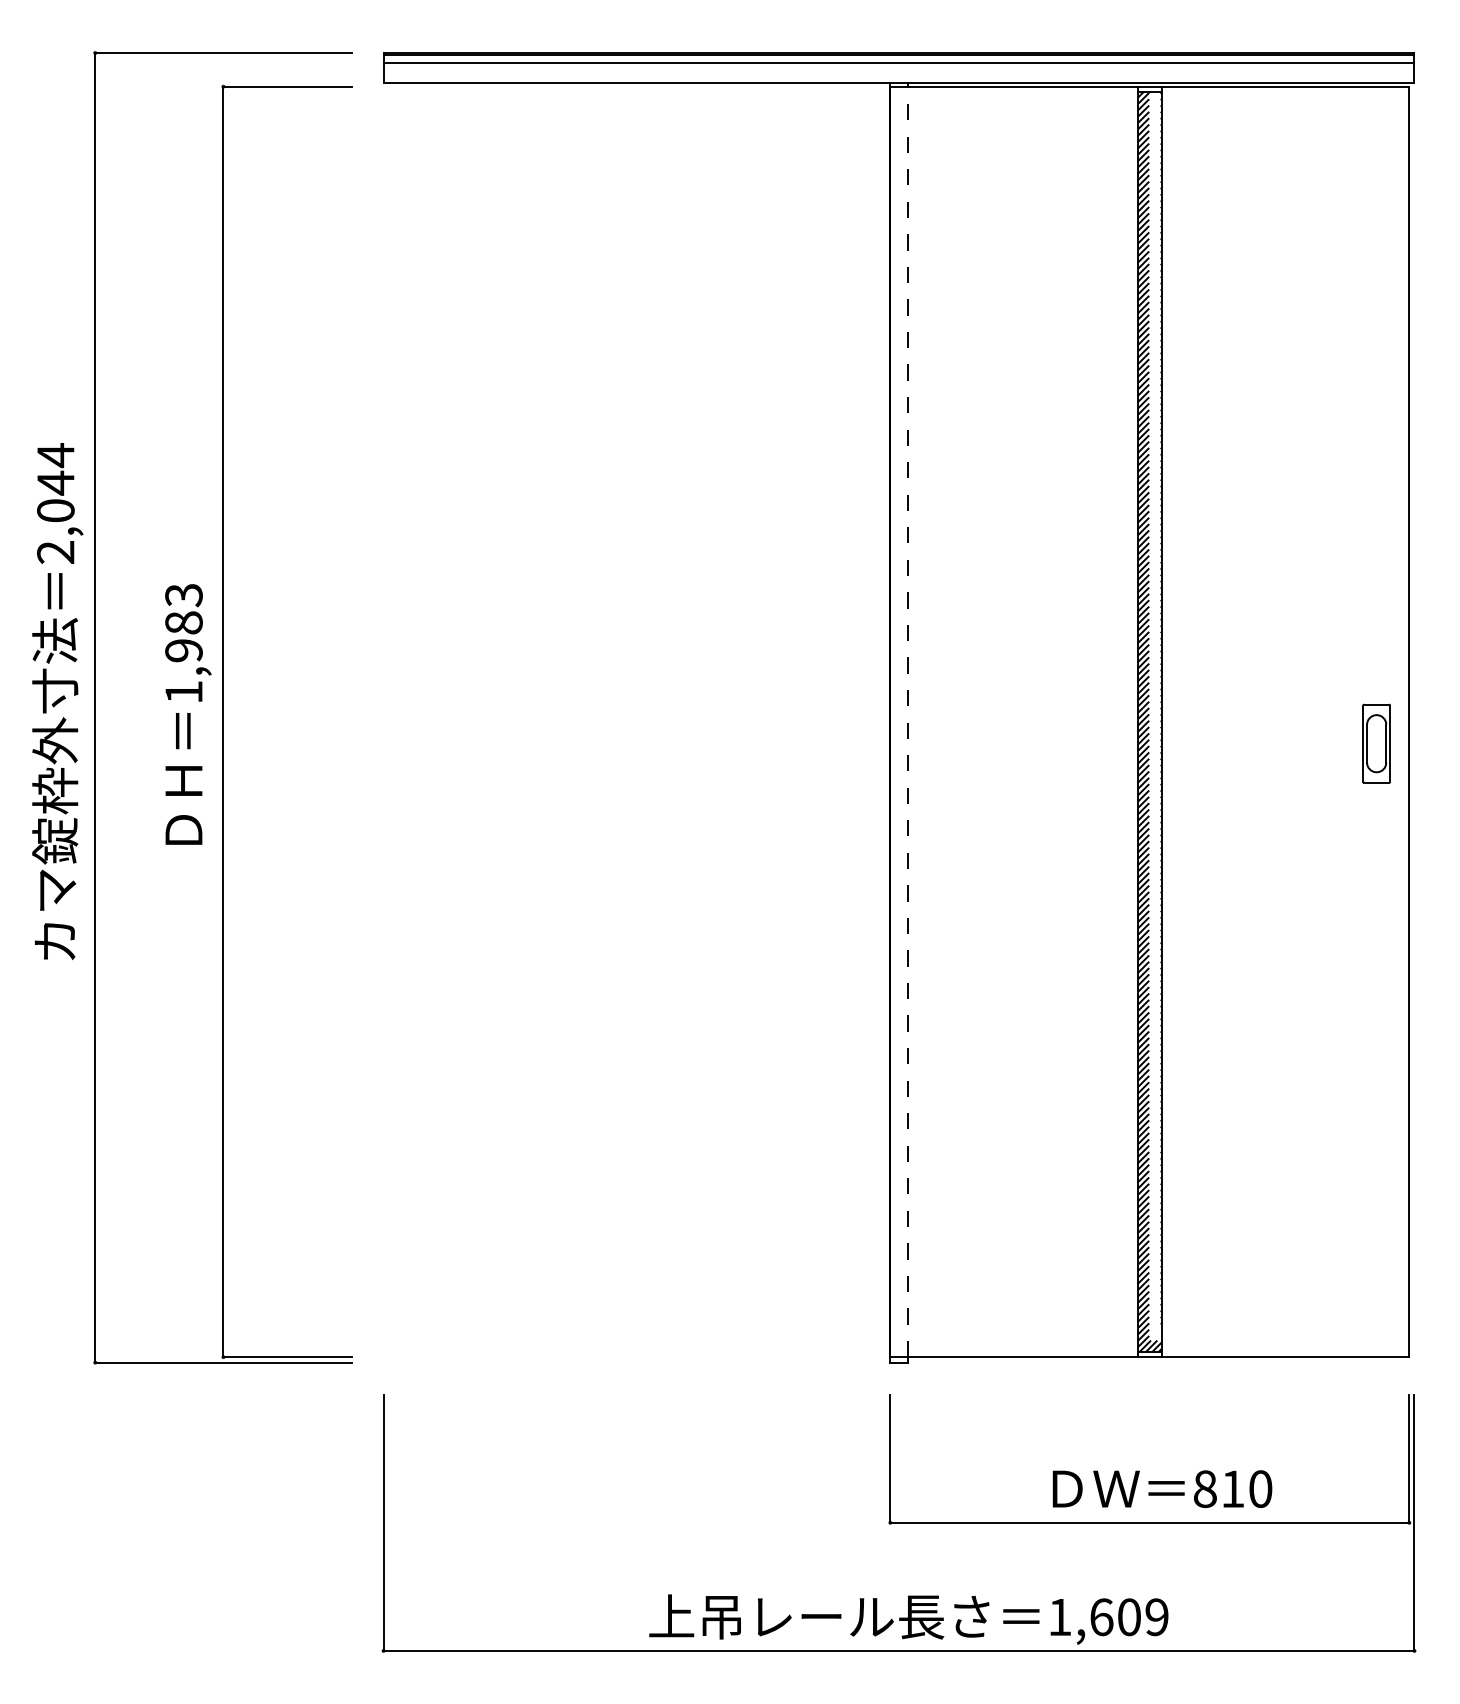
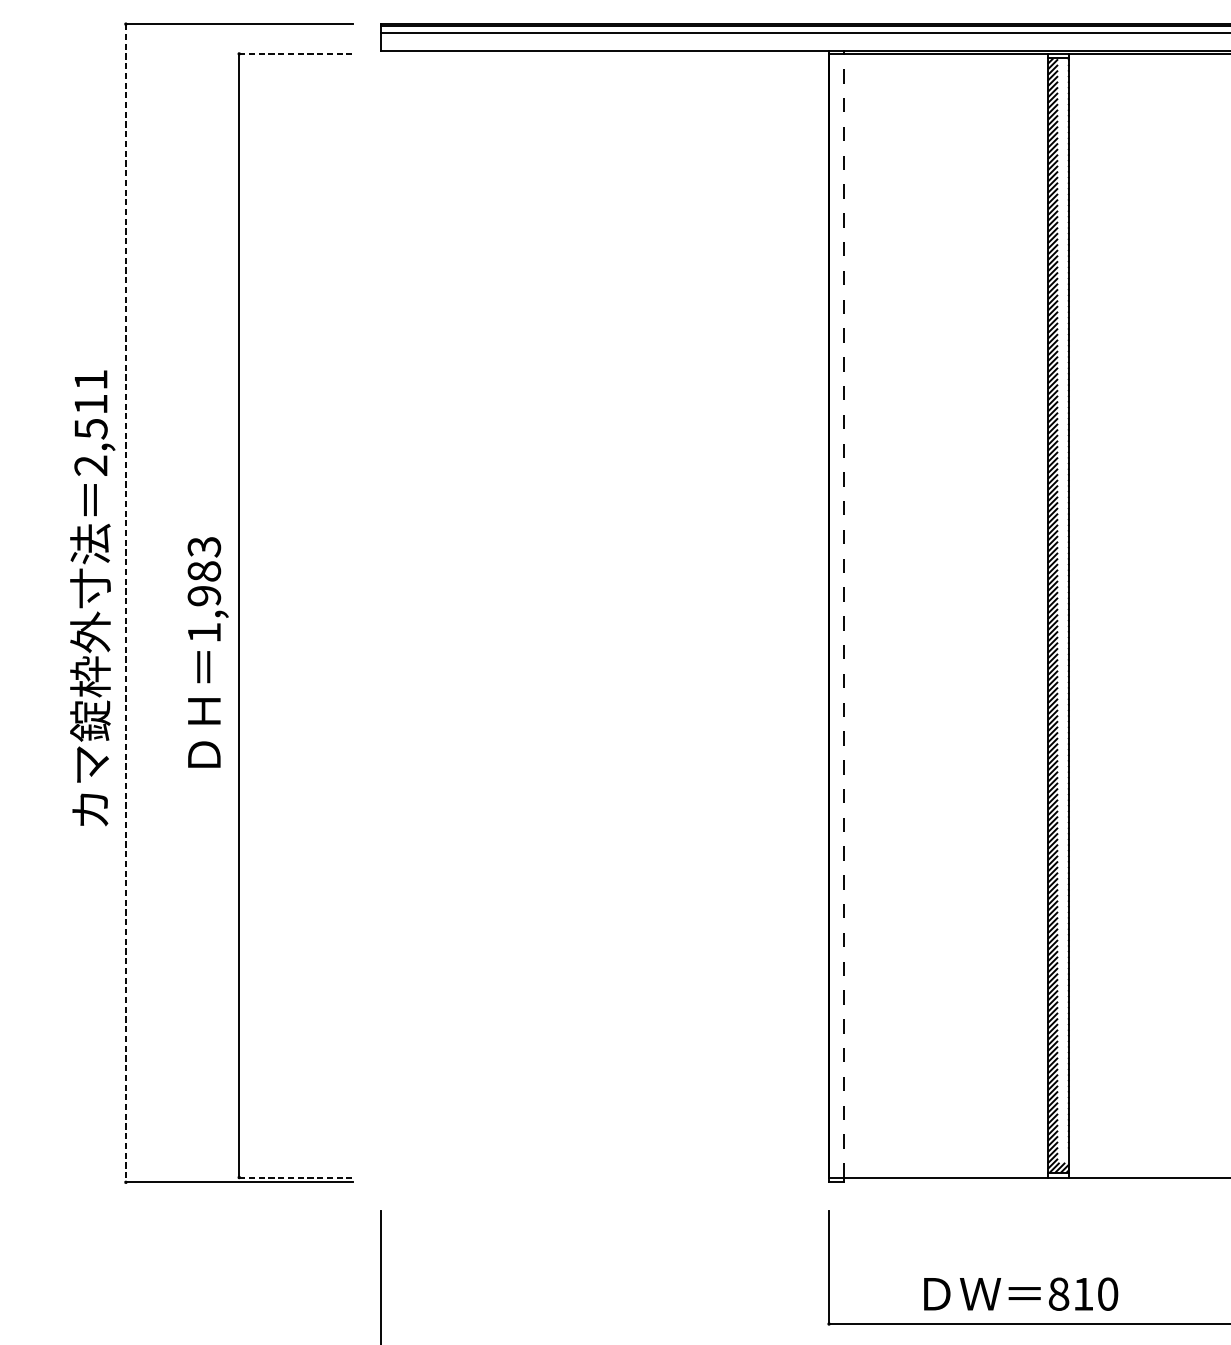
line: (287, 86) -> (295, 53), solid -> dashed
text: (55, 482) -> (90, 403), 2,044 -> 2,511
line: (95, 707) -> (126, 602), solid -> dashed
text: (188, 714) -> (208, 652), moved
line: (287, 1357) -> (295, 1177), solid -> dashed
text: (1162, 1488) -> (1021, 1293), moved

